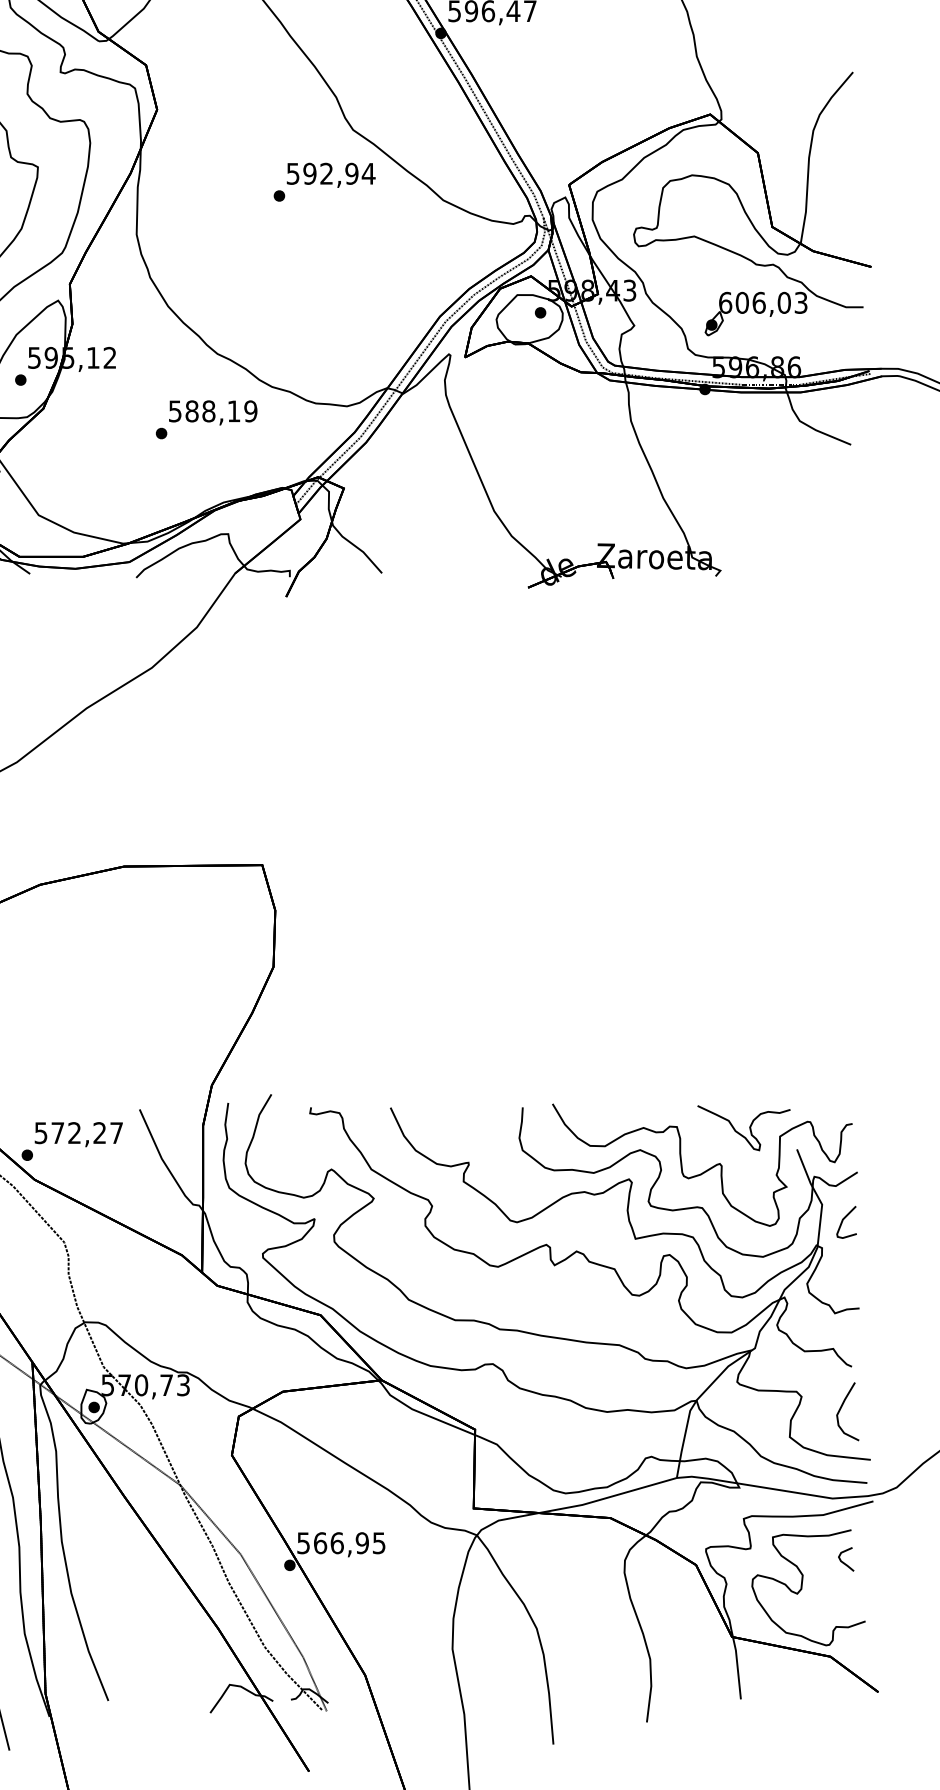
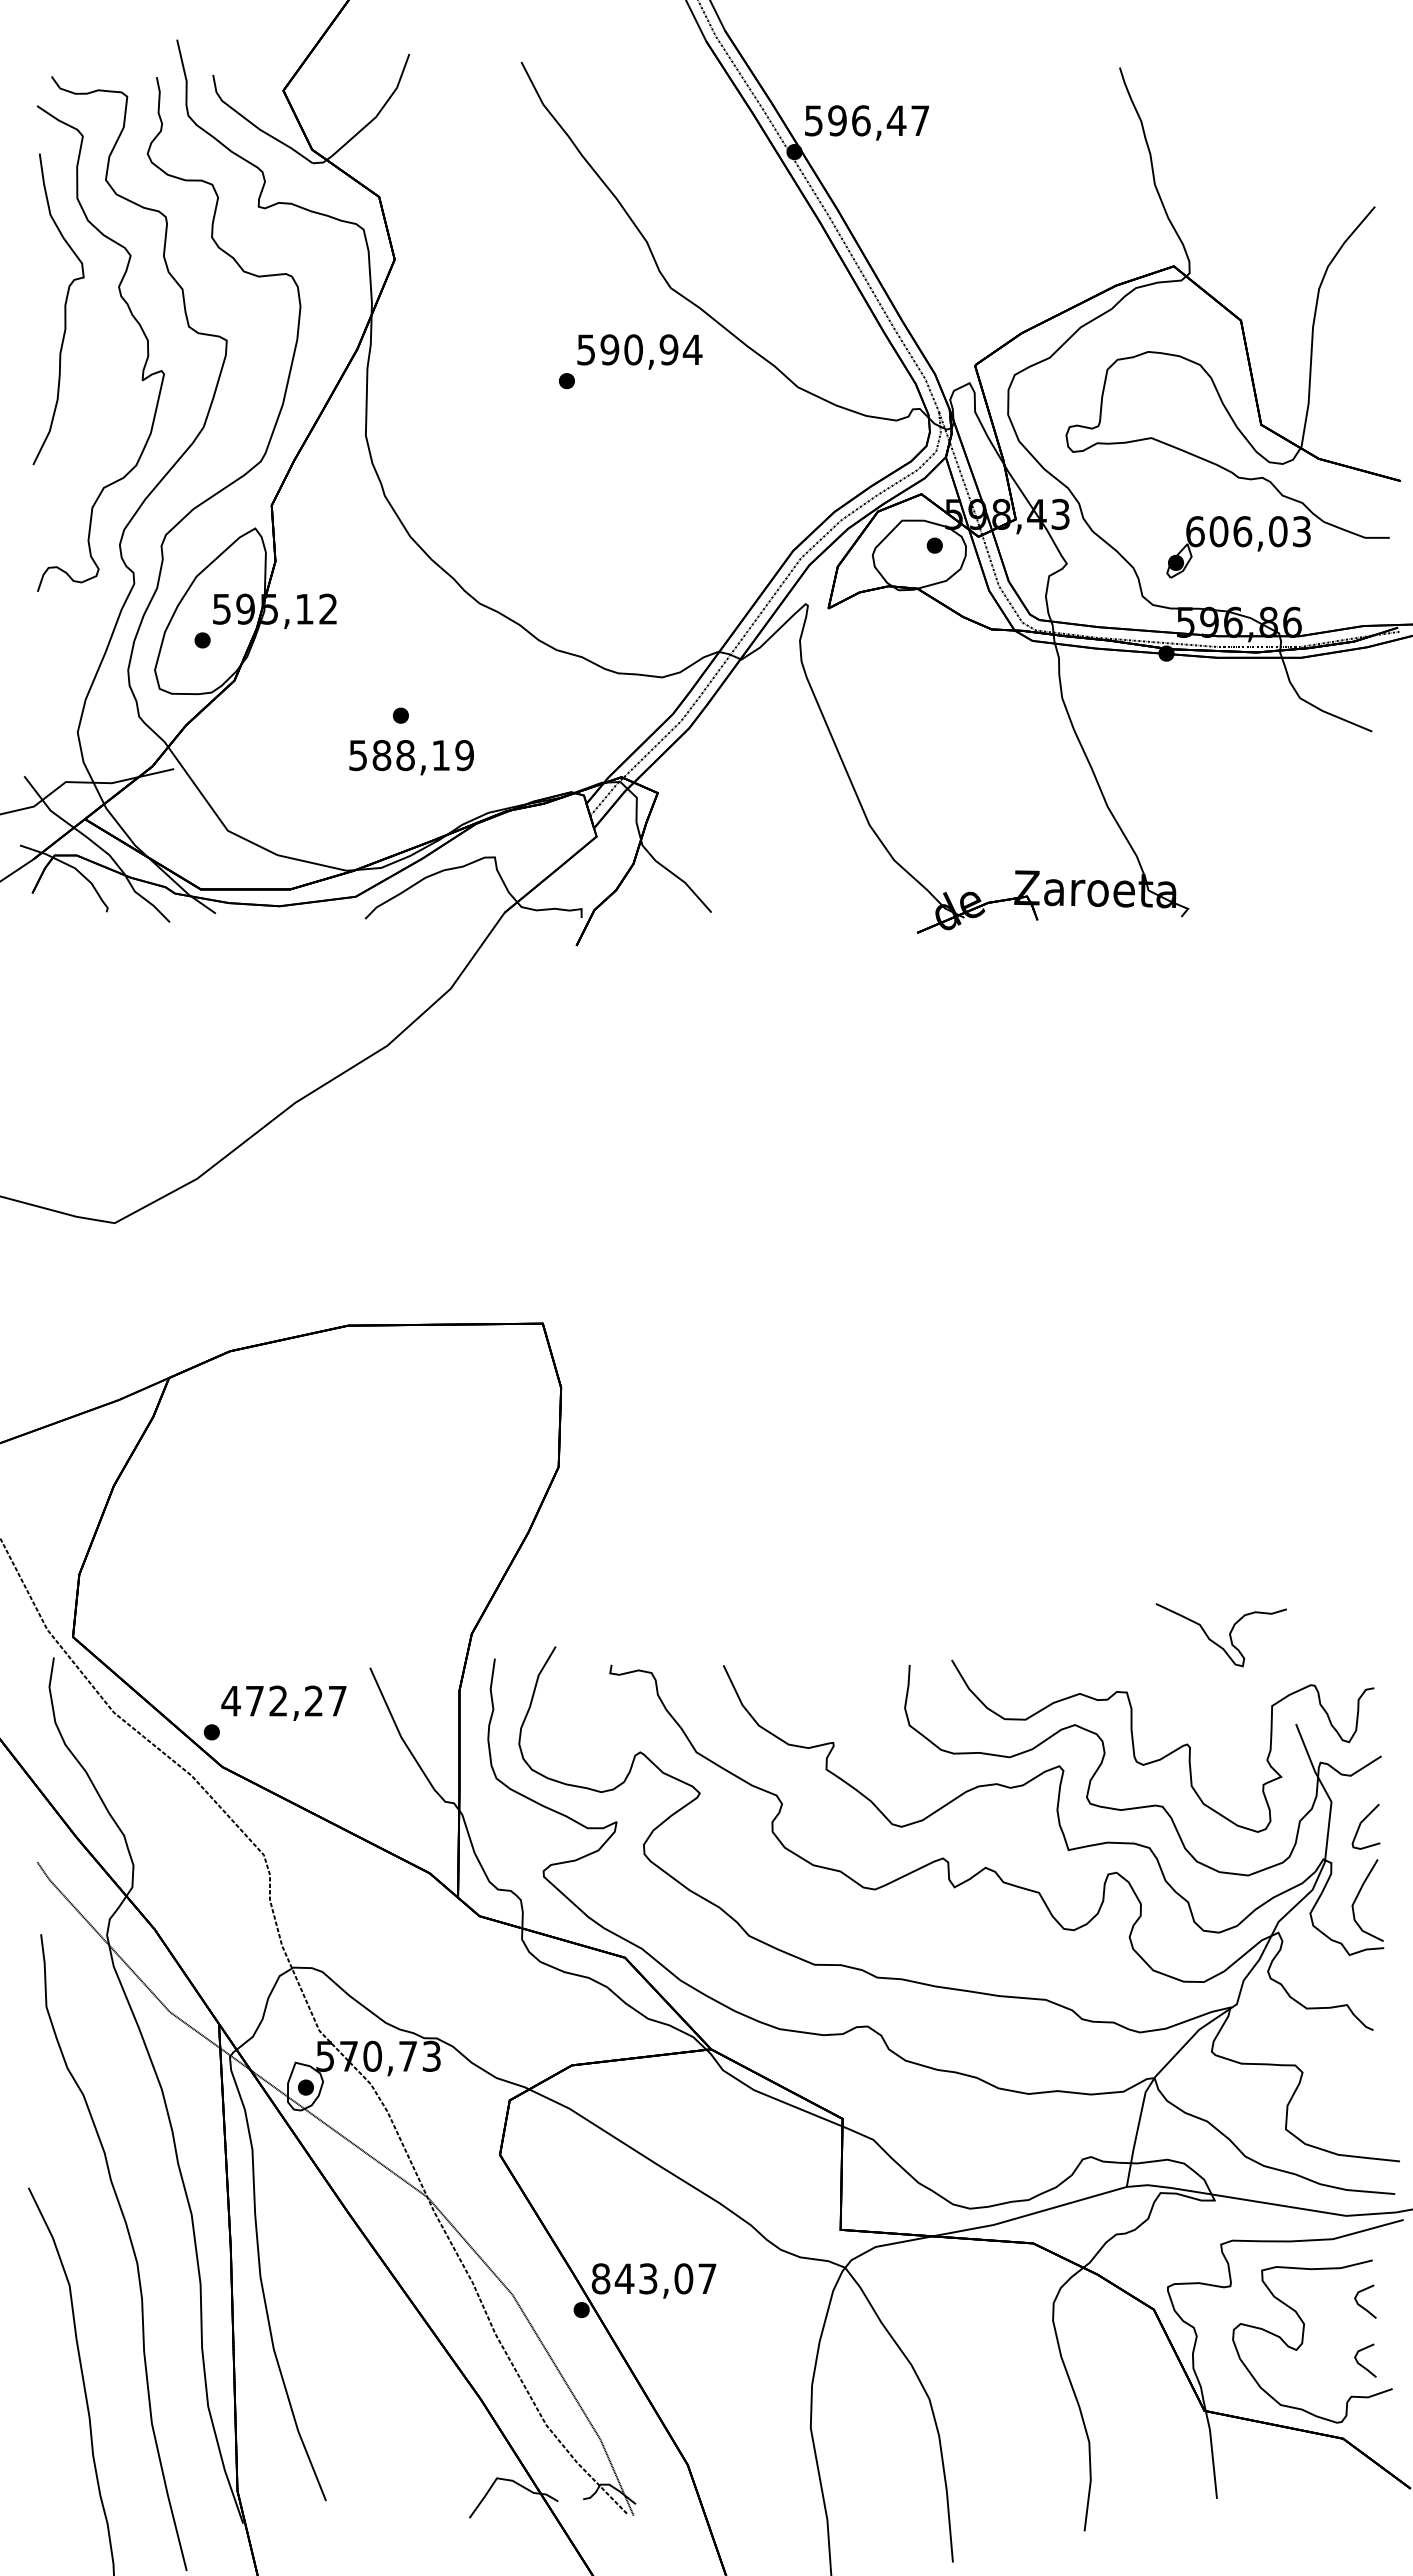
text: (326, 173) -> (633, 349), 592,94 -> 590,94
text: (213, 412) -> (411, 757), moved
curve: (739, 1132) -> (1214, 1641), moved
text: (40, 1133) -> (230, 1701), 572,27 -> 472,27
curve: (841, 1408) -> (1358, 1896), moved
text: (340, 1542) -> (653, 2278), 566,95 -> 843,07
curve: (844, 1604) -> (1363, 2365), added

